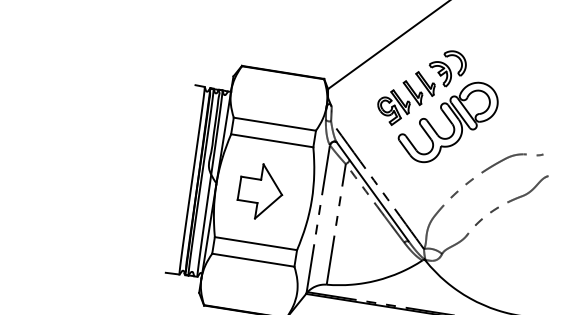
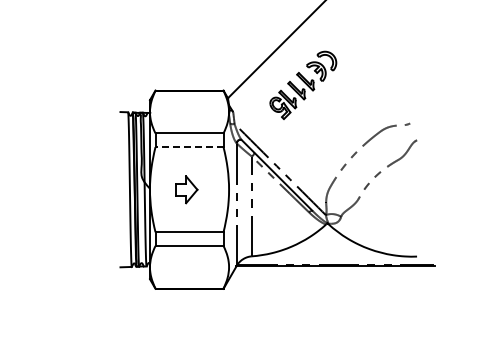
part: (447, 121) -> (328, 109), removed
line: (272, 141) -> (189, 147), solid -> dashed
part: (260, 191) -> (186, 189), size x0.6

